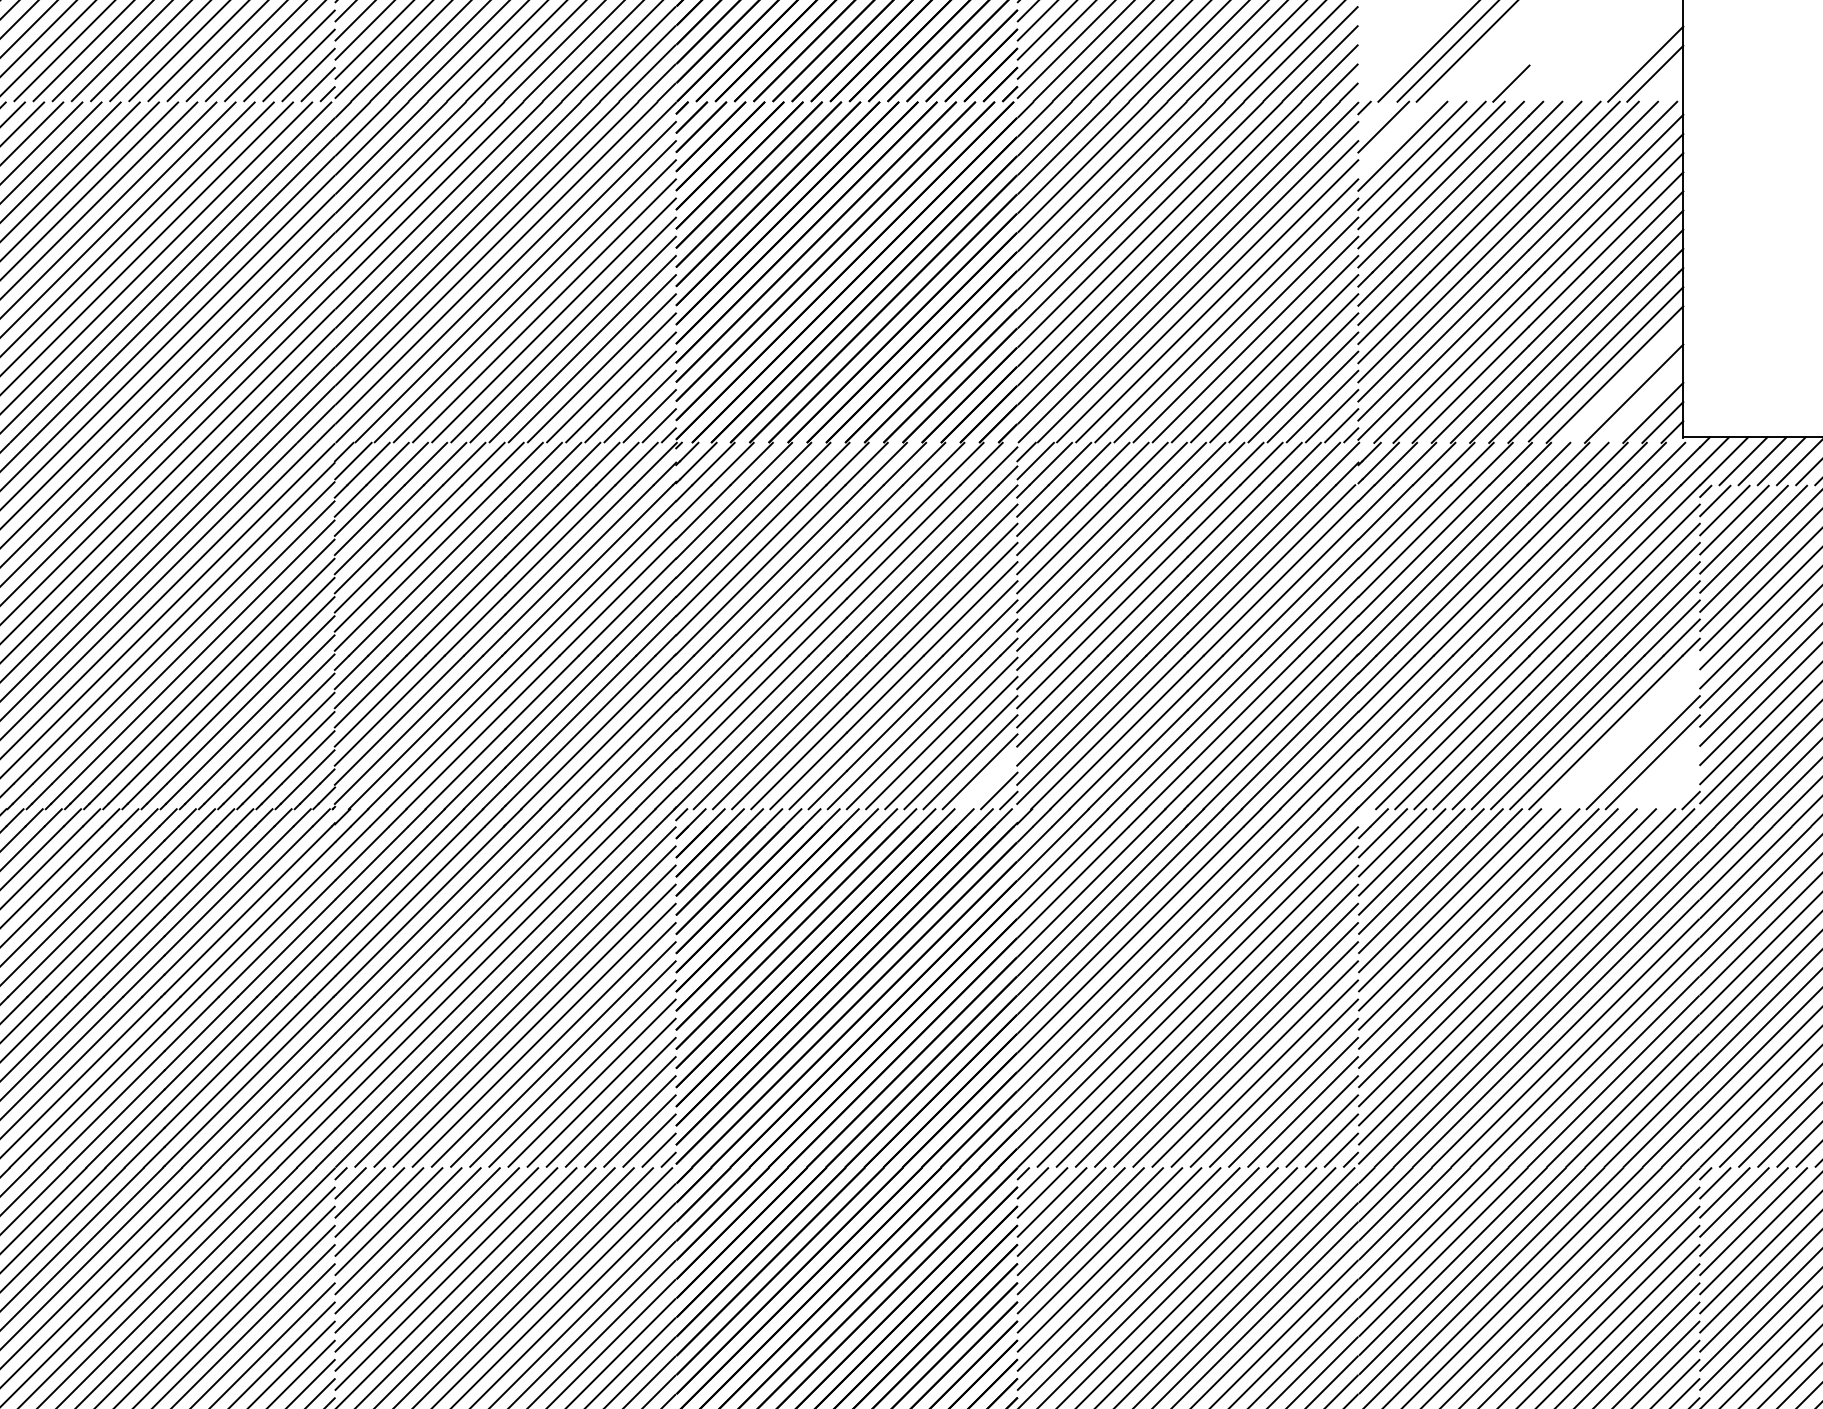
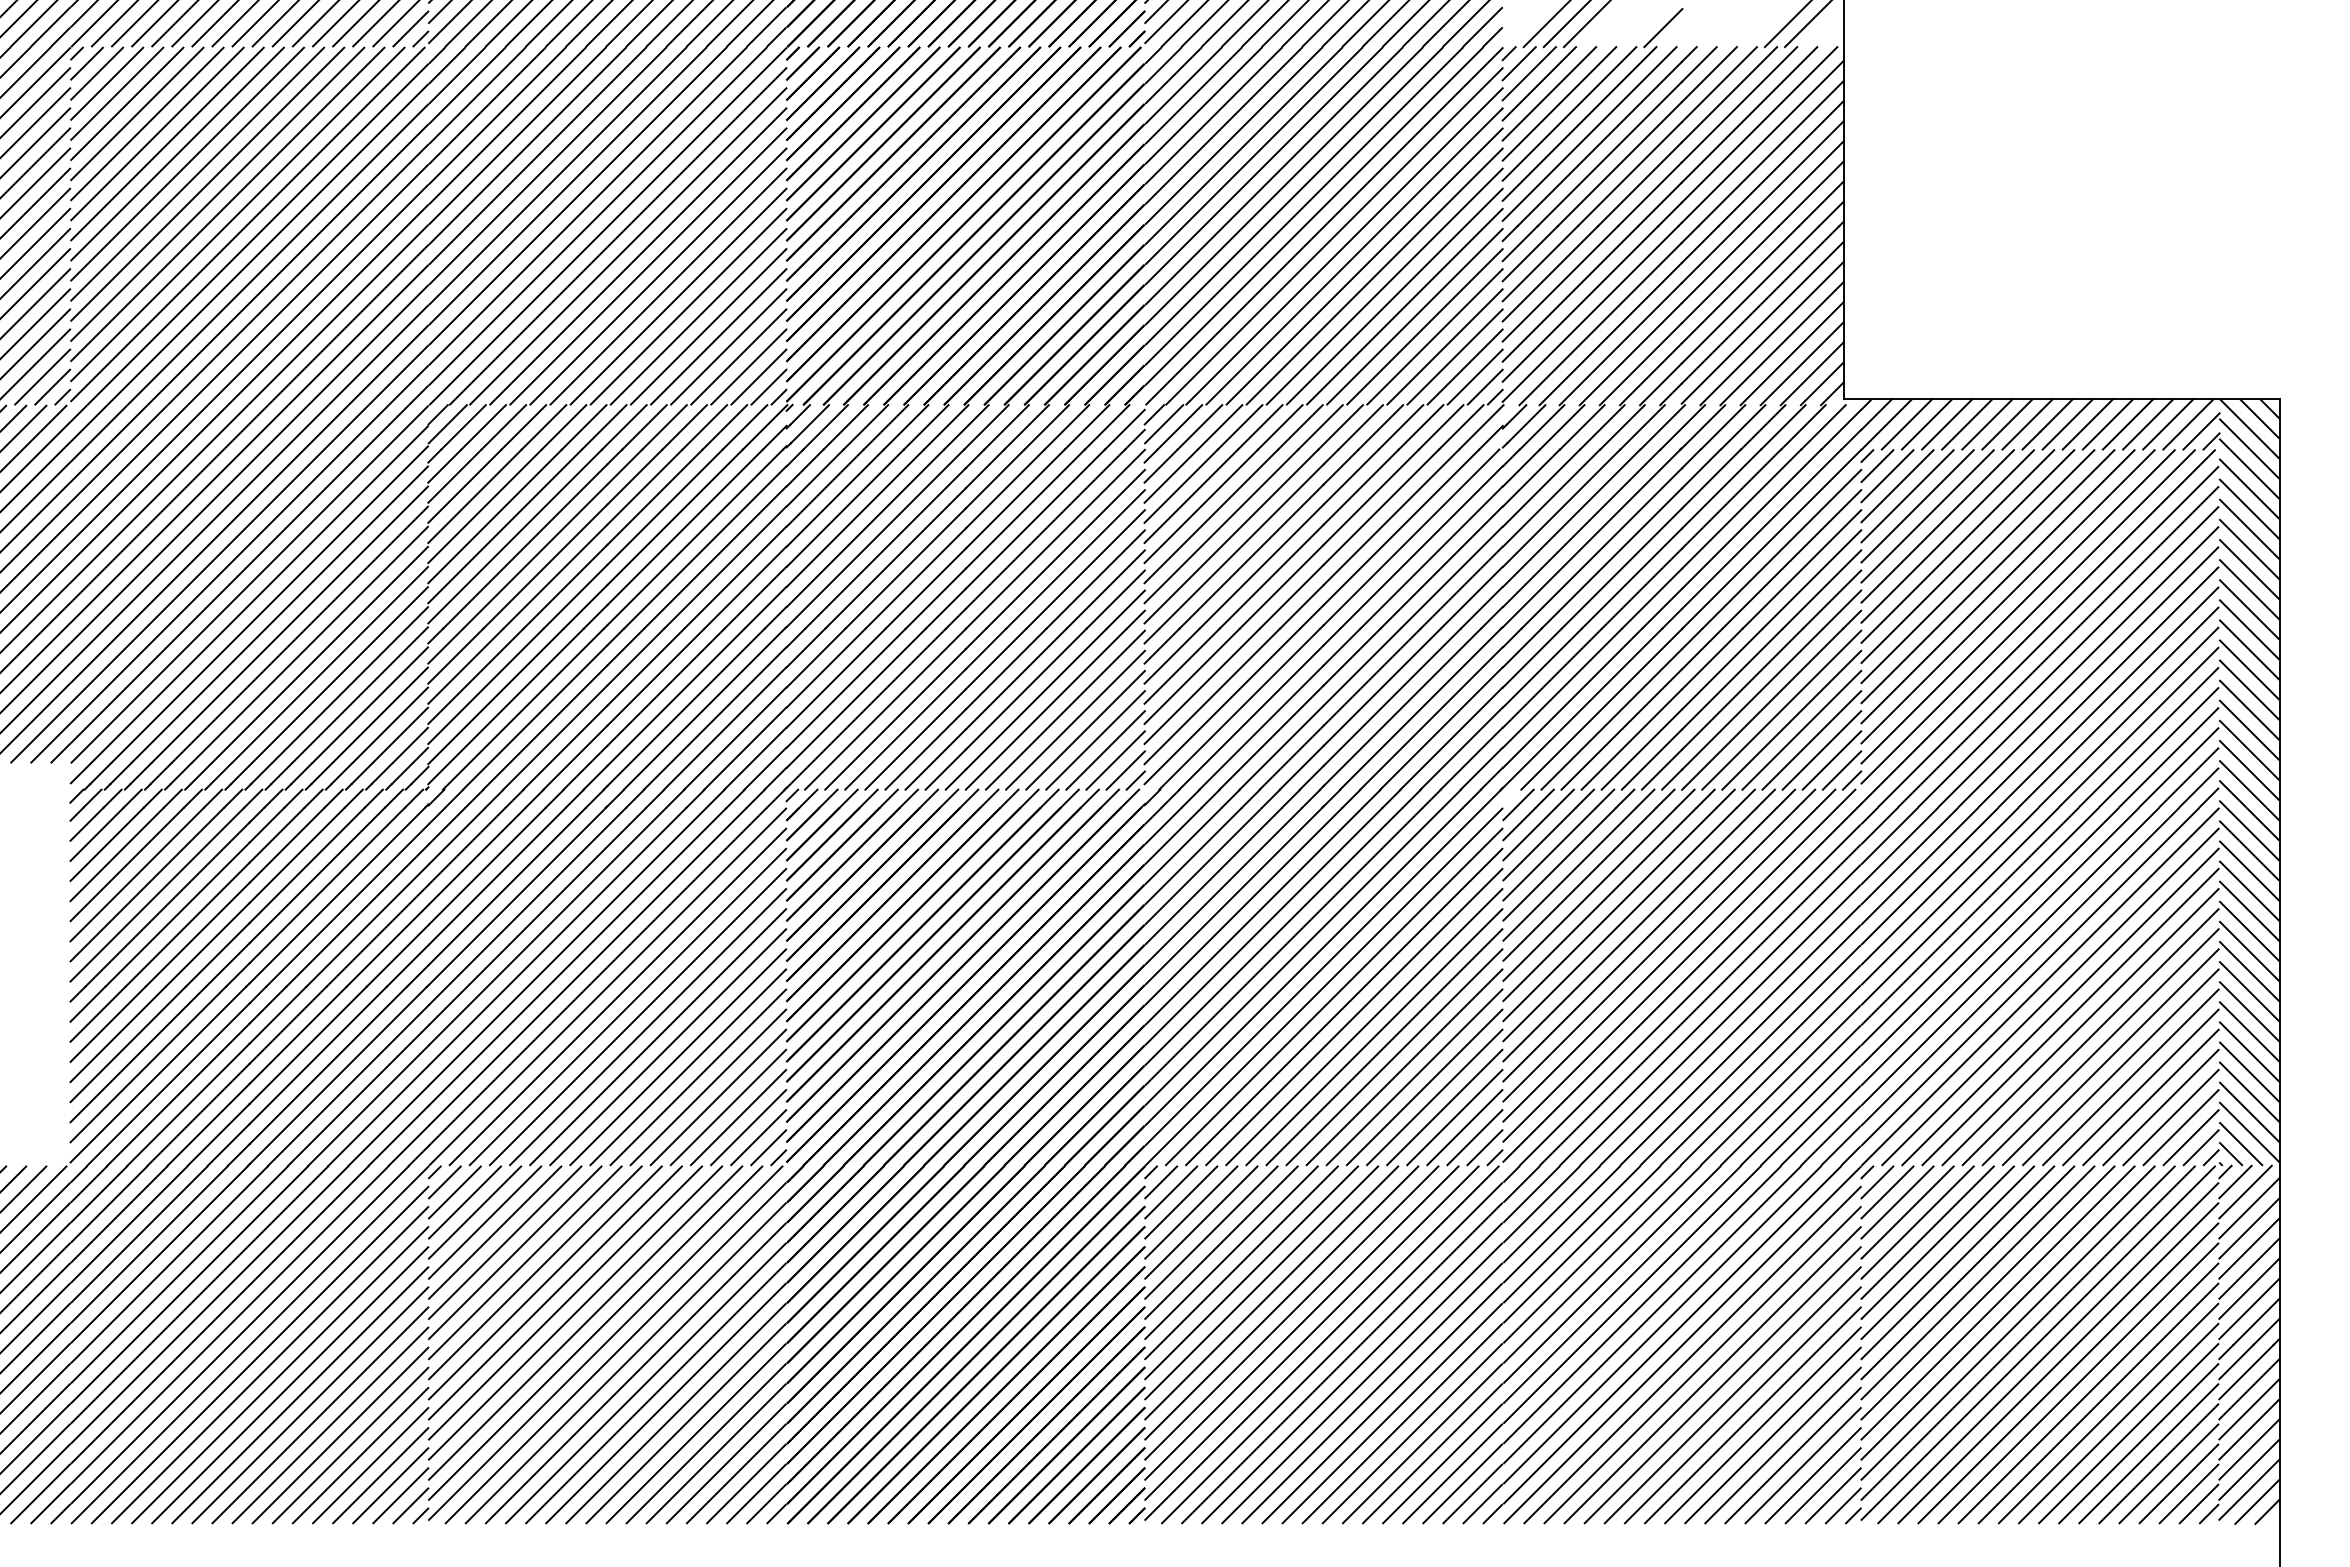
line: (1373, 117) -> (1518, 63), added
line: (1393, 136) -> (1539, 83), added
line: (1623, 384) -> (1781, 343), added
line: (1642, 403) -> (1801, 363), added
line: (1623, 732) -> (1781, 709), added
line: (1633, 742) -> (1791, 719), added
line: (1662, 771) -> (1821, 750), added
line: (989, 781) -> (1115, 760), added
line: (1671, 781) -> (1831, 760), added
line: (1681, 790) -> (1841, 770), added

